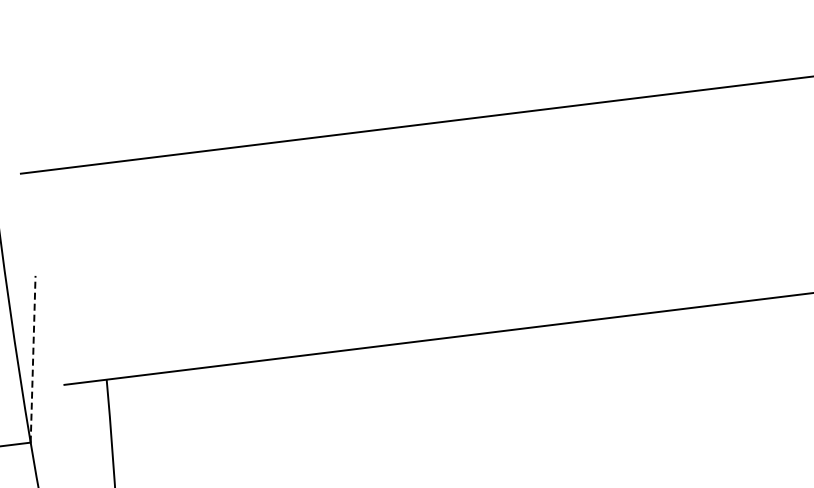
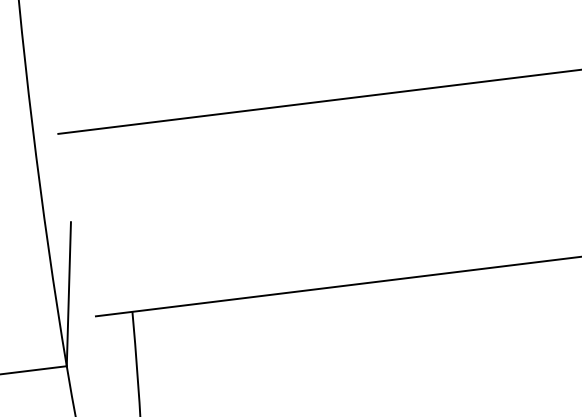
line: (33, 358) -> (69, 293), dashed -> solid

